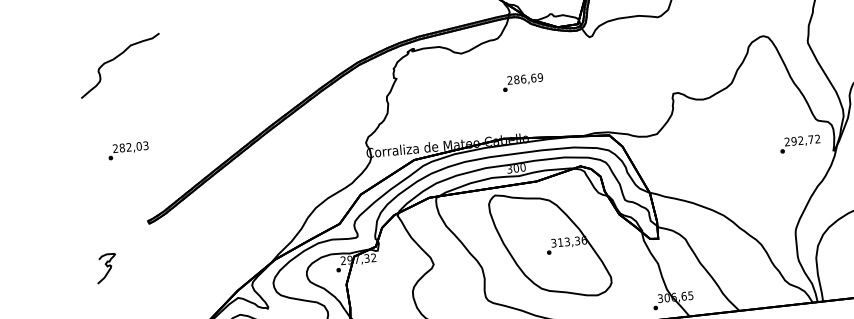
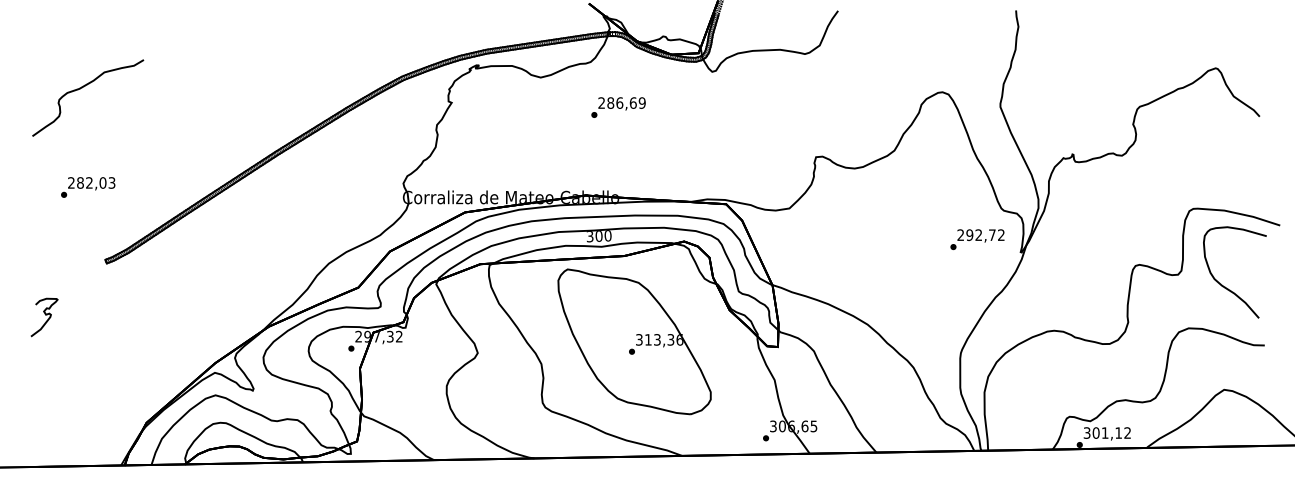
curve: (115, 59) -> (82, 88), moved
text: (522, 82) -> (618, 107), moved
text: (128, 150) -> (88, 187), moved

